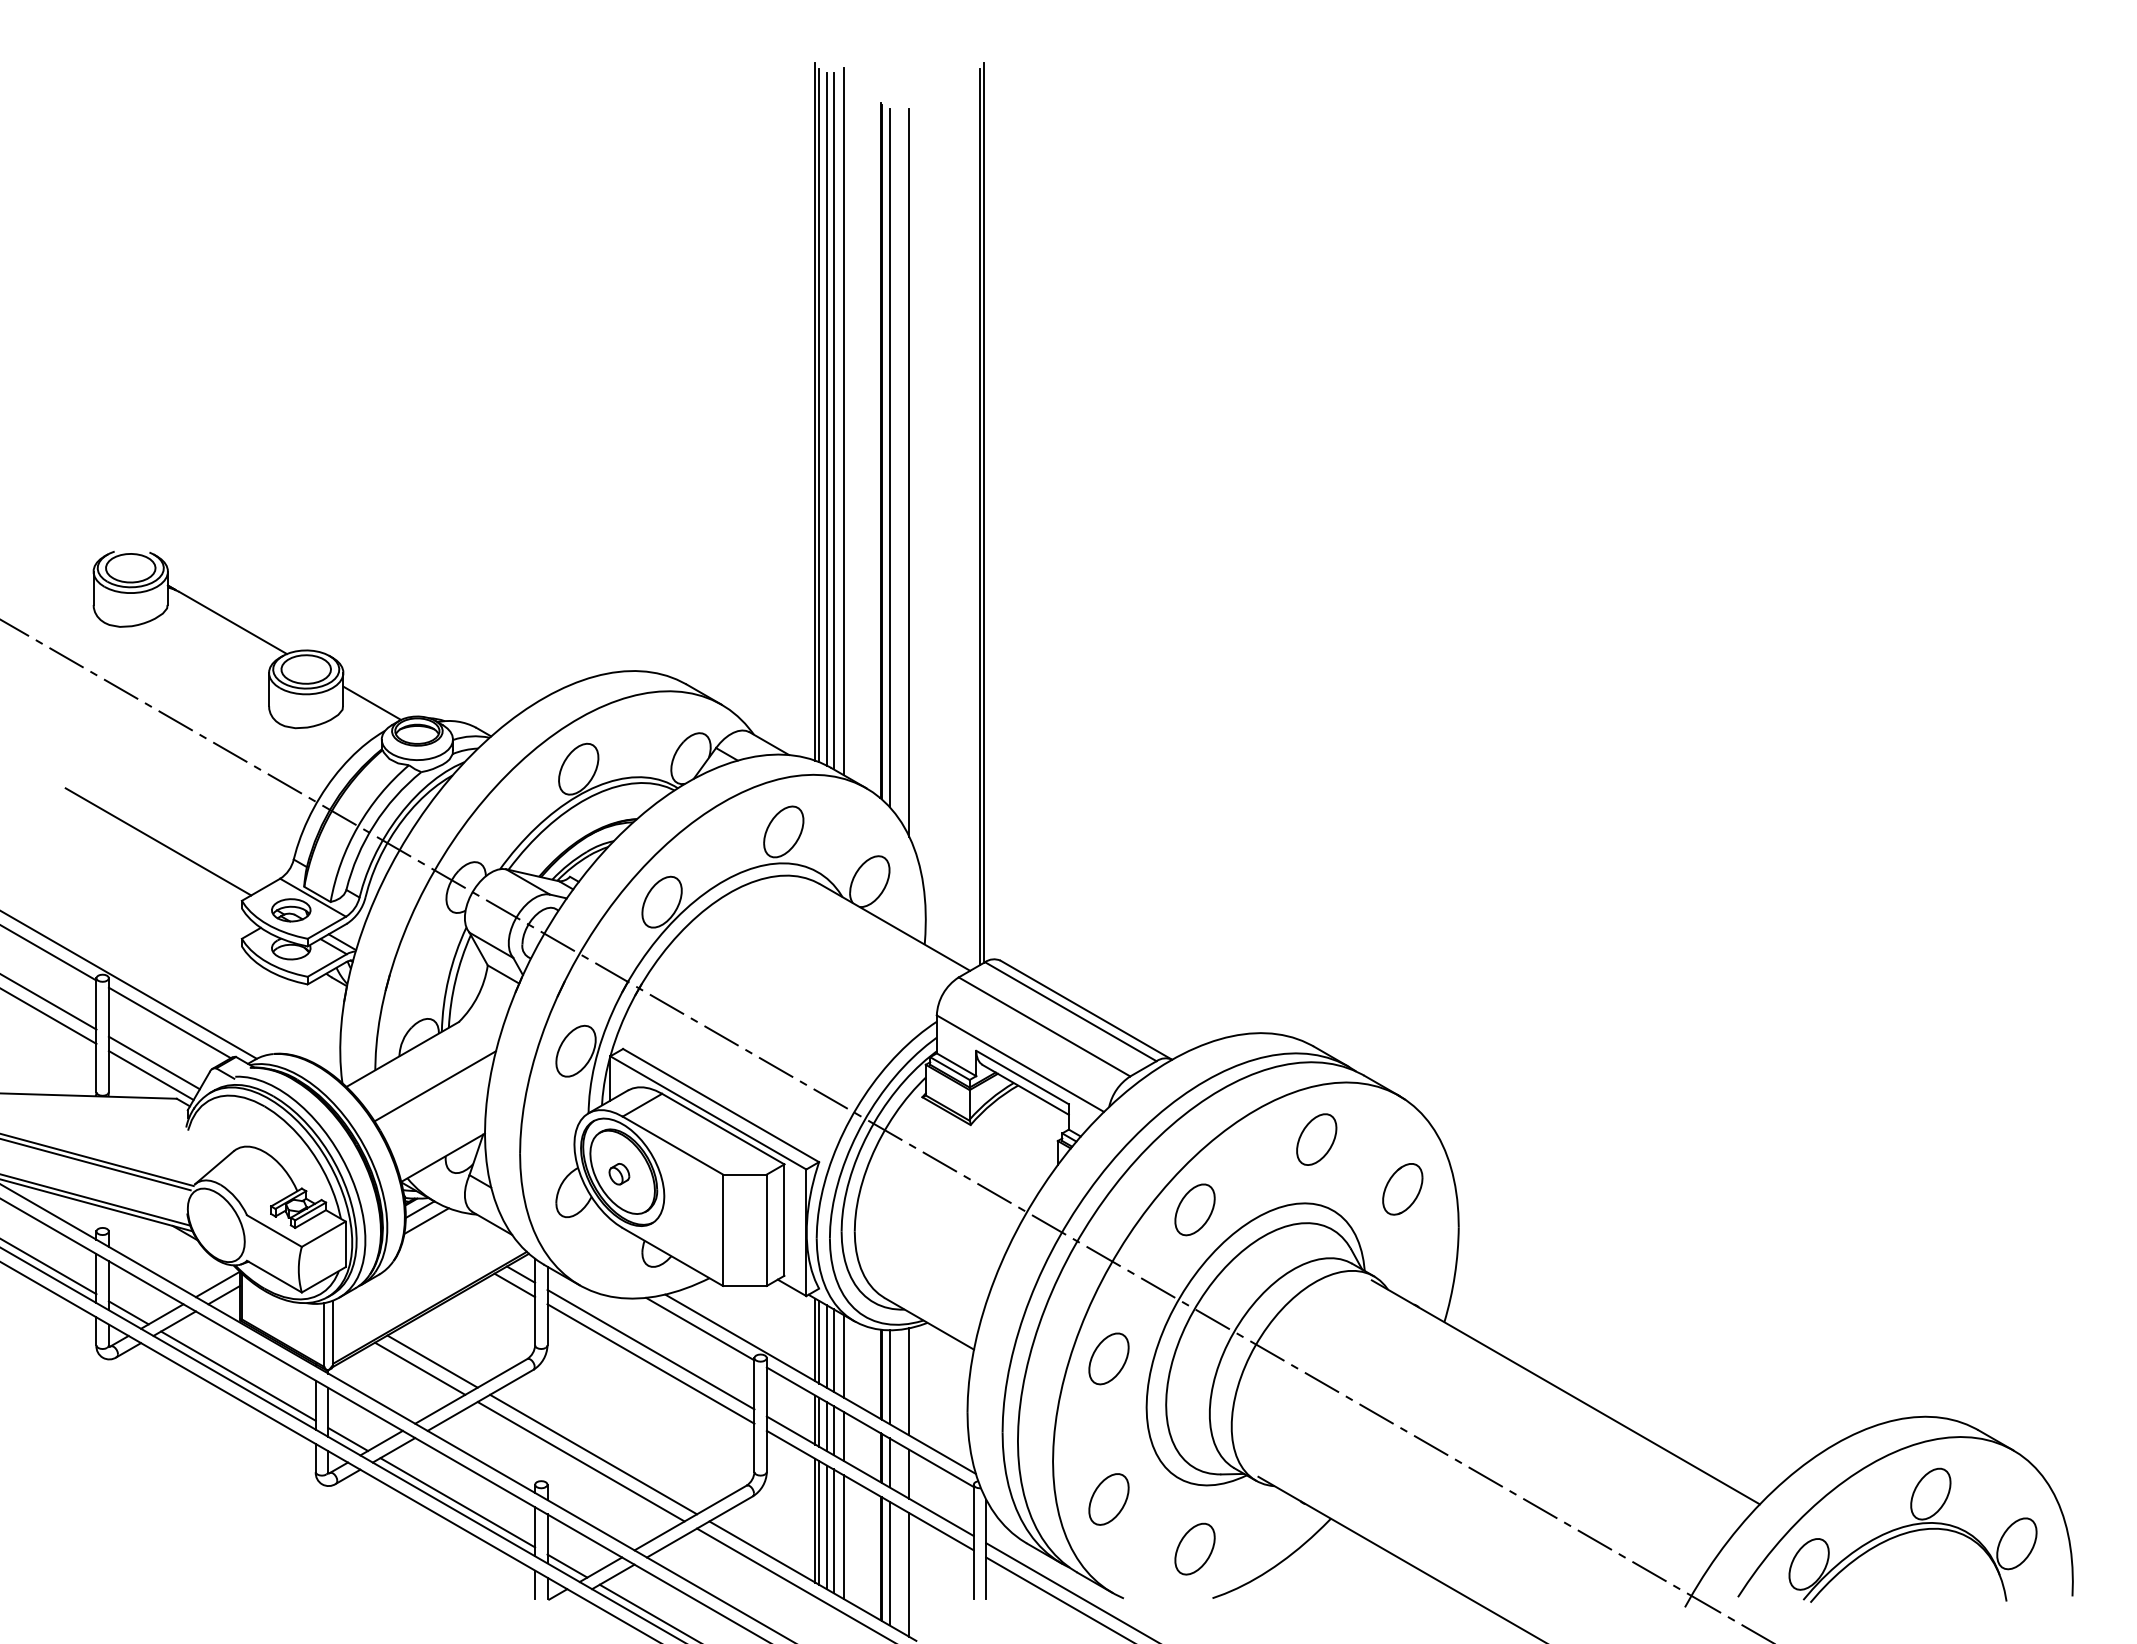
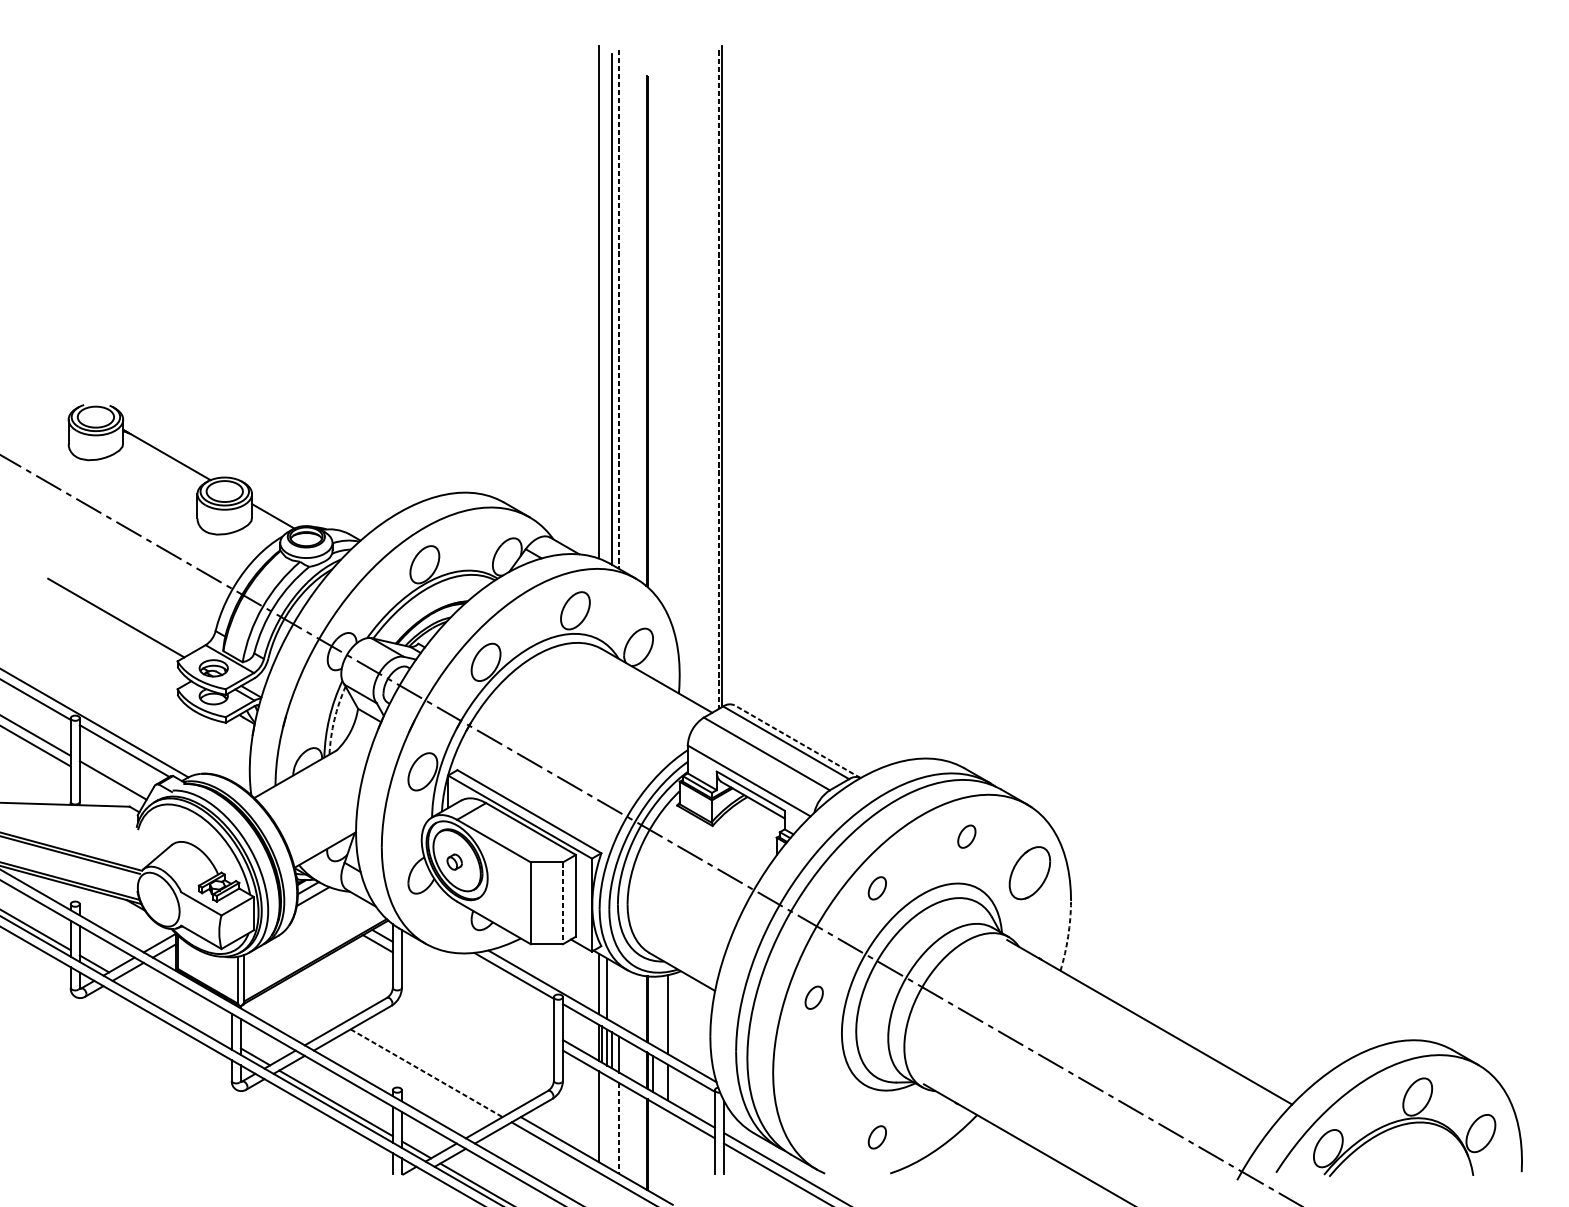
line: (819, 415) -> (601, 305), removed
line: (827, 419) -> (607, 307), removed
line: (843, 421) -> (619, 309), solid -> dashed
line: (889, 457) -> (653, 335), removed
line: (909, 472) -> (667, 346), removed
line: (979, 517) -> (719, 379), solid -> dashed
arc: (455, 980) -> (334, 719), solid -> dashed
line: (1085, 1009) -> (796, 741), solid -> dashed
line: (150, 1075) -> (110, 789), removed
line: (434, 1086) -> (318, 797), removed
part: (1316, 1139) -> (966, 836), size x0.6
part: (1402, 1189) -> (1029, 873), size x1.4
part: (1194, 1209) -> (877, 888), size x0.6
line: (766, 1230) -> (562, 903), solid -> dashed
arc: (1454, 1275) -> (1067, 936), solid -> dashed
line: (819, 1342) -> (601, 985), removed
line: (650, 1349) -> (477, 990), removed
line: (833, 1350) -> (611, 991), removed
line: (843, 1355) -> (619, 995), removed
part: (1108, 1358) -> (813, 997), size x0.6
line: (432, 1361) -> (317, 999), removed
line: (650, 1363) -> (477, 1001), removed
line: (420, 1368) -> (308, 1004), removed
line: (238, 1375) -> (175, 1009), removed
line: (889, 1377) -> (653, 1011), removed
line: (593, 1454) -> (435, 1067), removed
line: (581, 1461) -> (426, 1073), solid -> dashed
part: (1108, 1499) -> (813, 1100), removed
line: (819, 1522) -> (601, 1117), removed
line: (827, 1527) -> (607, 1121), removed
line: (833, 1531) -> (611, 1124), removed
line: (843, 1537) -> (619, 1128), solid -> dashed
part: (1194, 1548) -> (877, 1136), size x0.6
line: (889, 1563) -> (653, 1147), removed
line: (909, 1574) -> (667, 1156), removed

